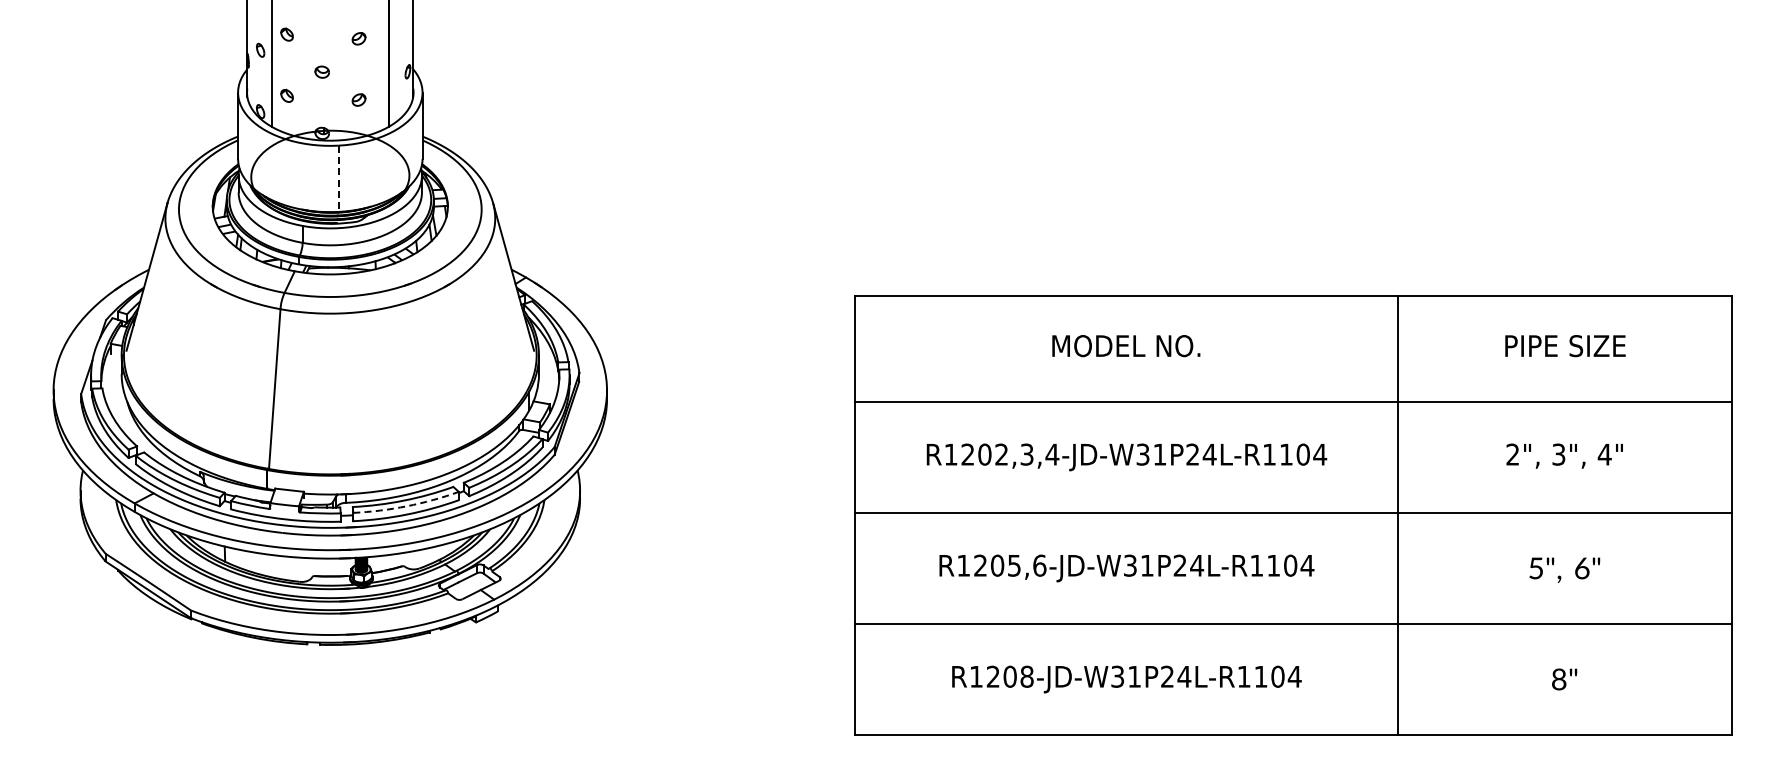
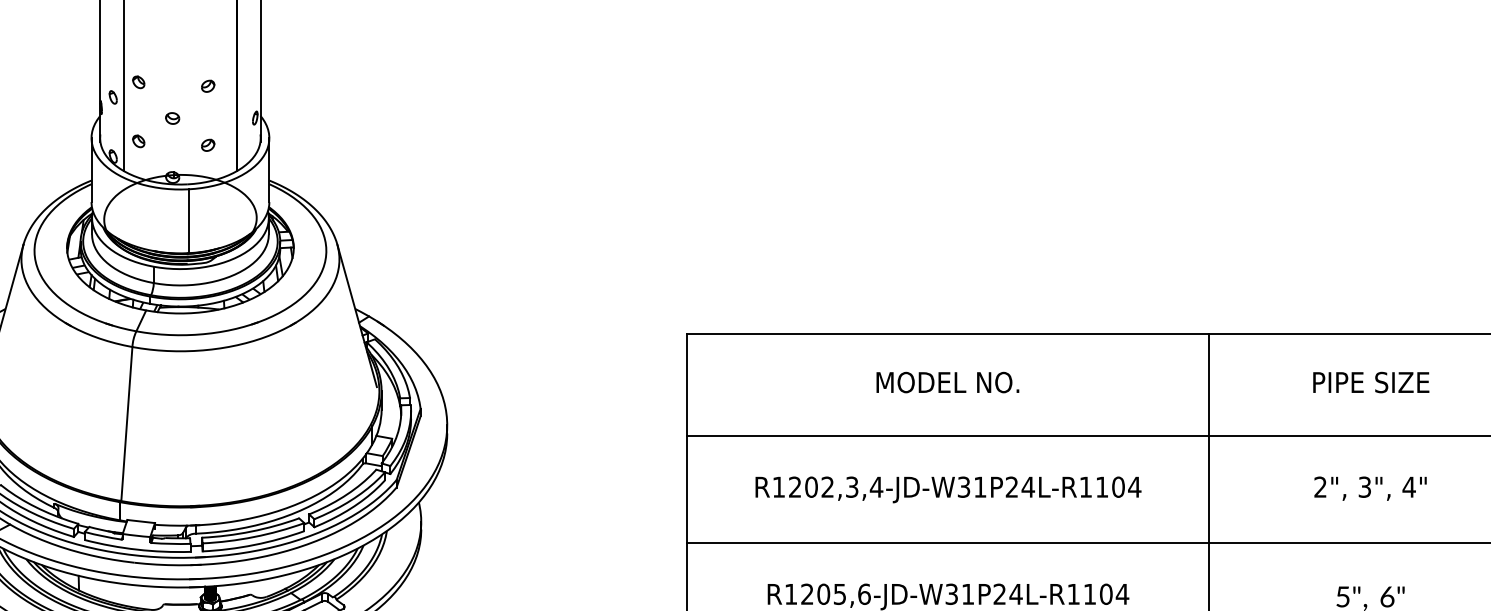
line: (338, 179) -> (188, 221), dashed -> solid
arc: (406, 506) -> (253, 537), dashed -> solid

